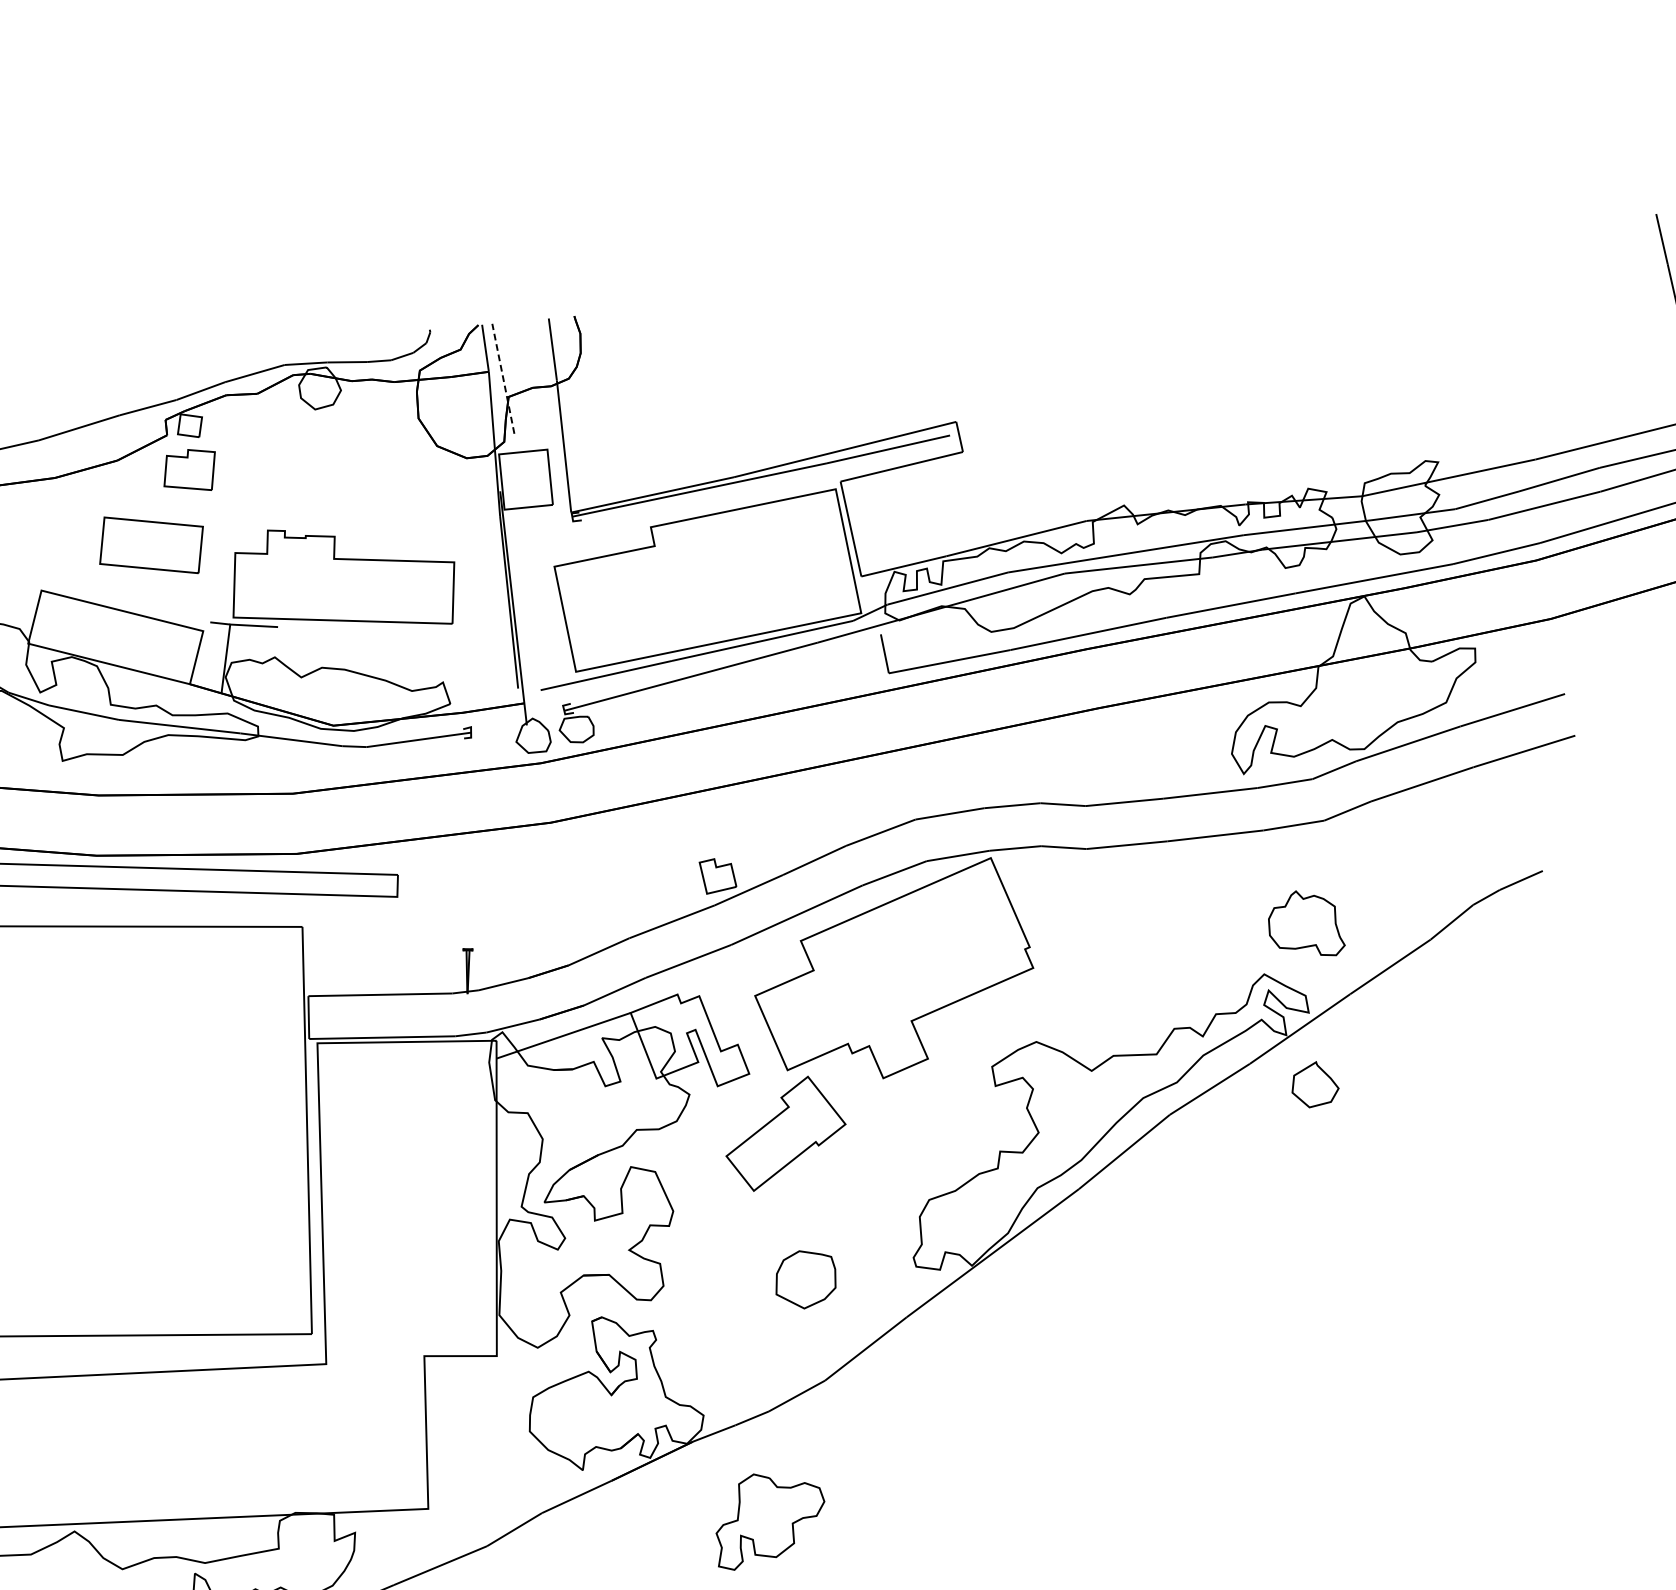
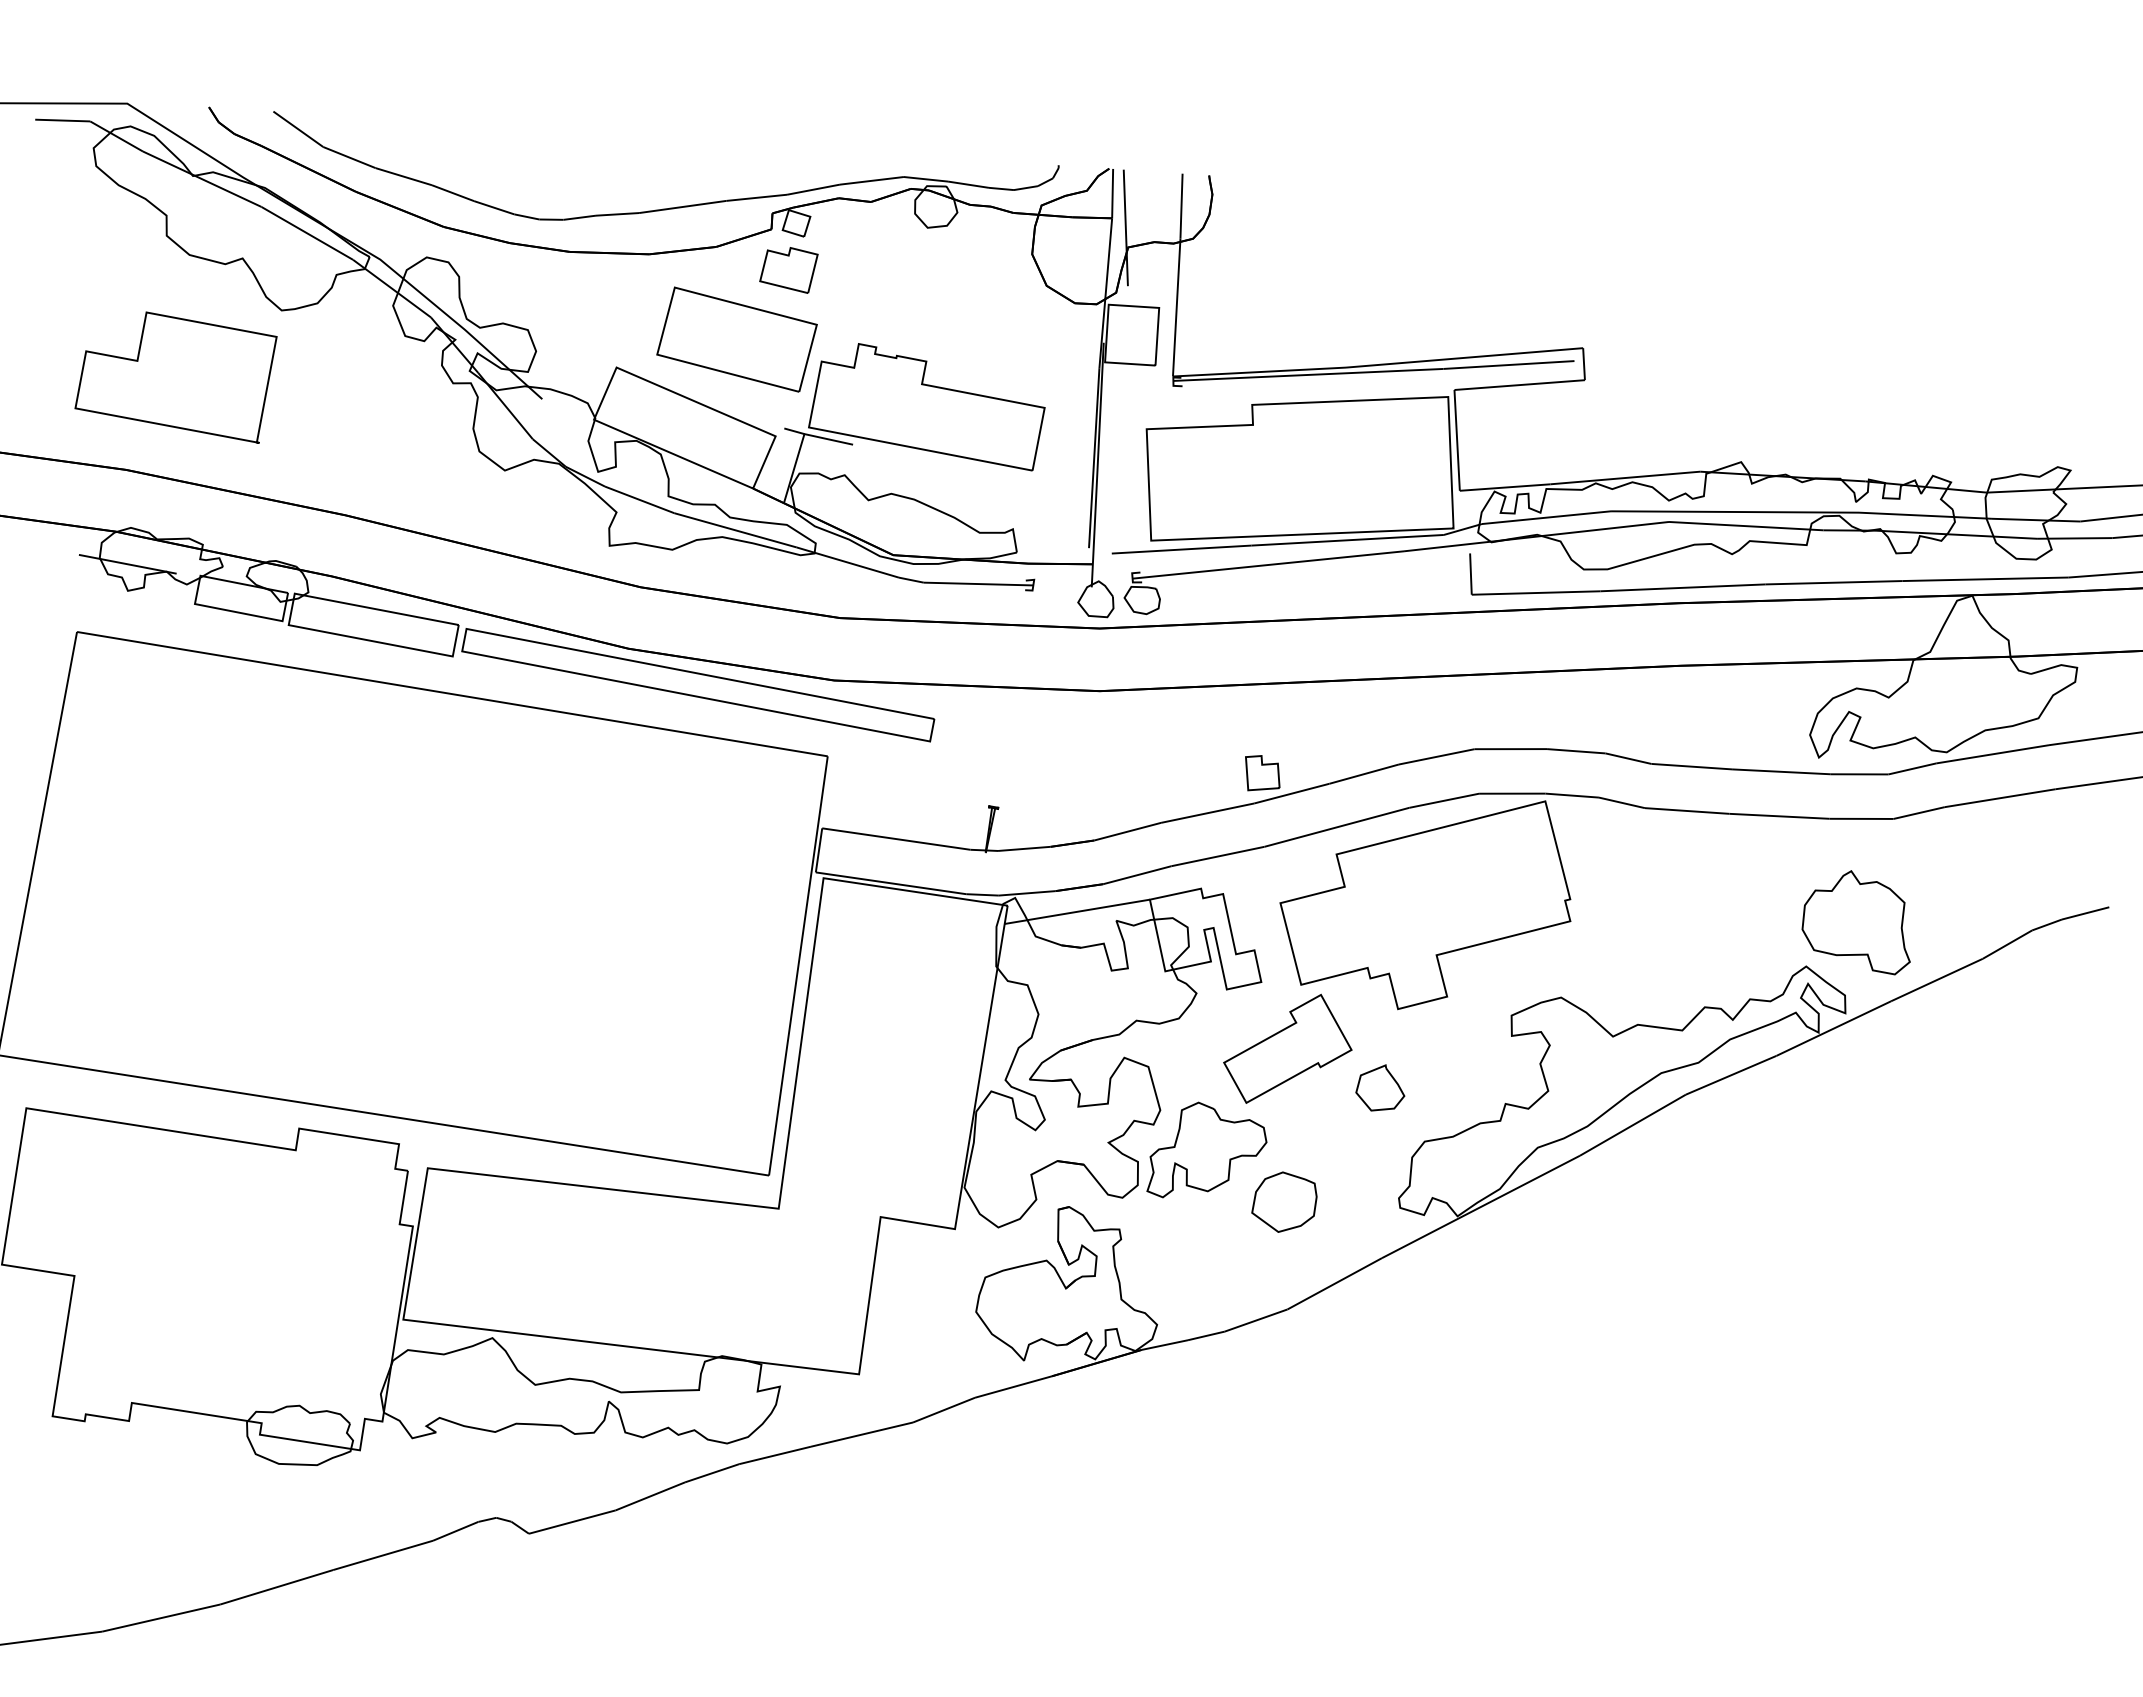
line: (502, 378) -> (1125, 227), dashed -> solid
part: (151, 545) -> (736, 339), size x1.43
part: (1304, 924) -> (1855, 922), size x1.43
part: (1314, 1084) -> (1380, 1087), moved
part: (768, 1517) -> (1206, 1149), moved

